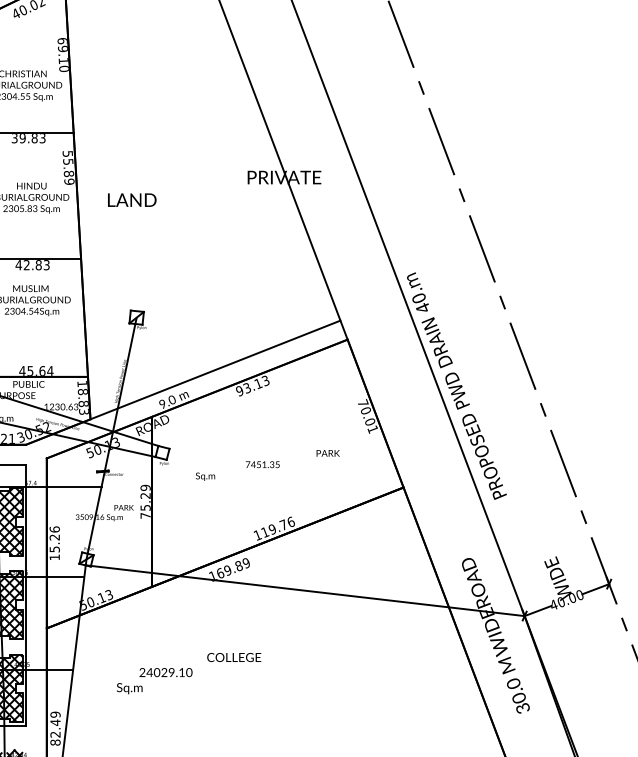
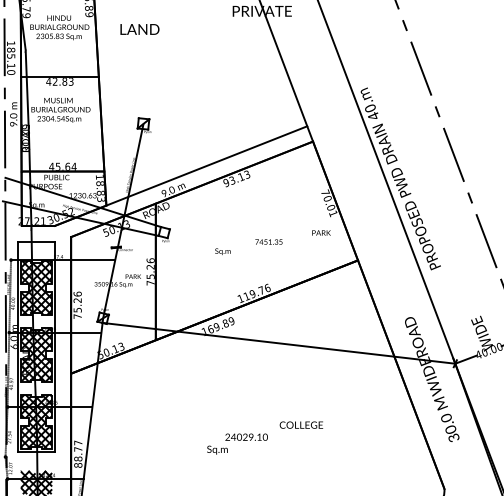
text: (267, 465) -> (272, 242), moved
text: (145, 487) -> (150, 260), 75.29 -> 75.26
text: (54, 557) -> (77, 316), 15.26 -> 75.26
text: (189, 673) -> (265, 437), moved
text: (55, 724) -> (78, 450), 82.49 -> 88.77

